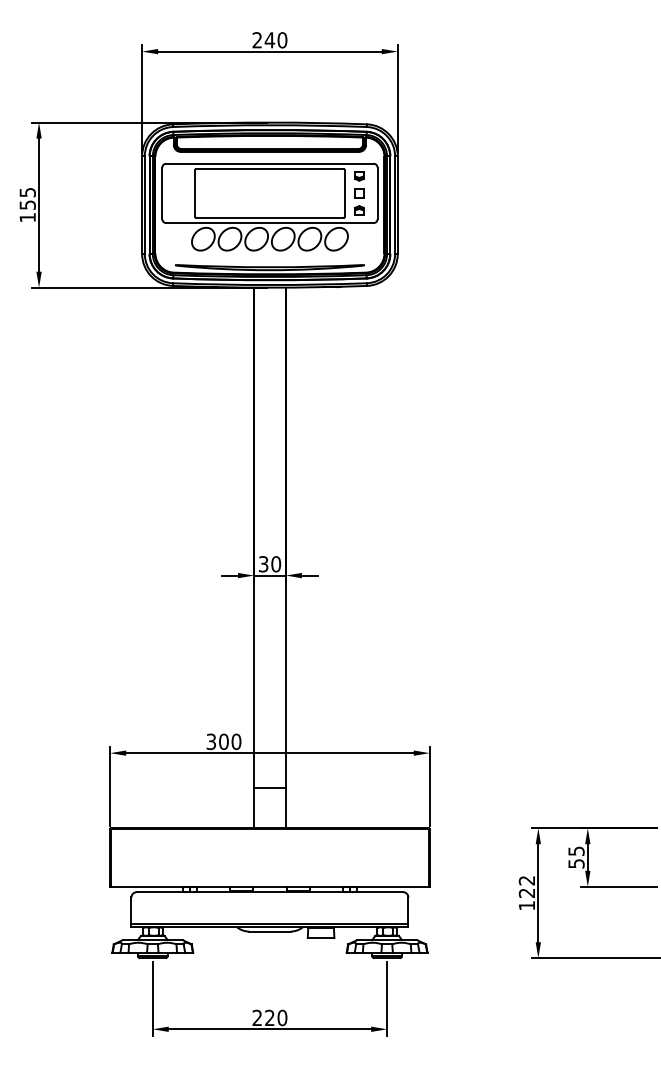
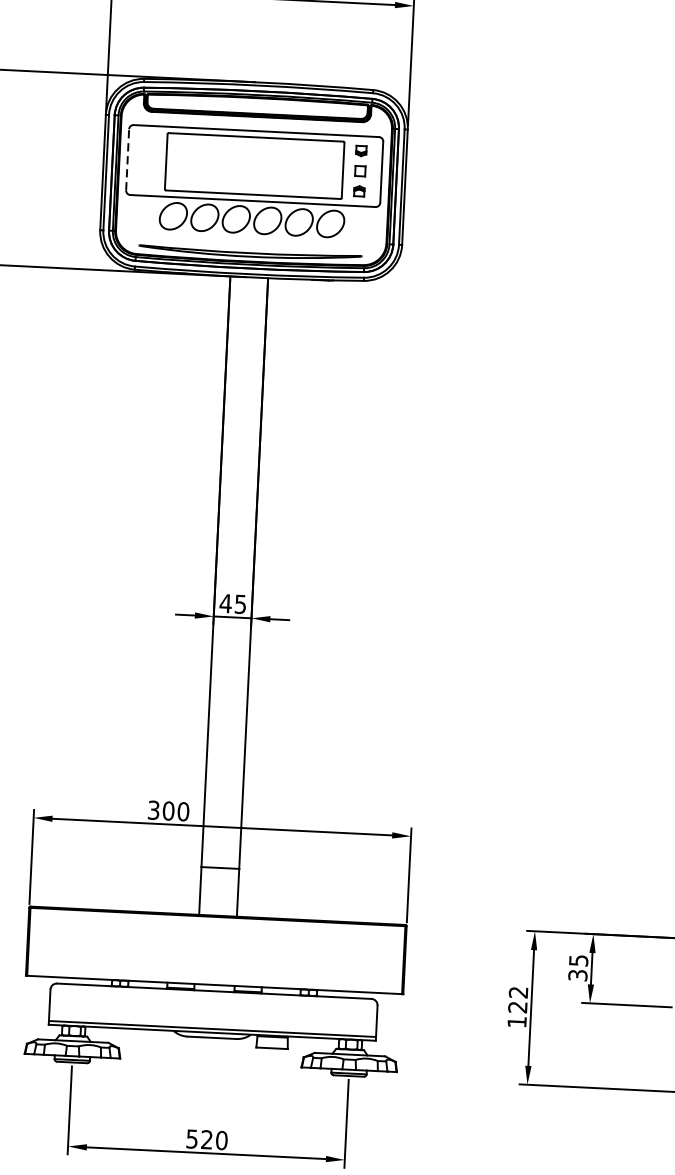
line: (162, 193) -> (127, 159), solid -> dashed
text: (269, 564) -> (232, 604), 30 -> 45
text: (575, 863) -> (576, 975), 55 -> 35
text: (256, 1017) -> (191, 1138), 220 -> 520

